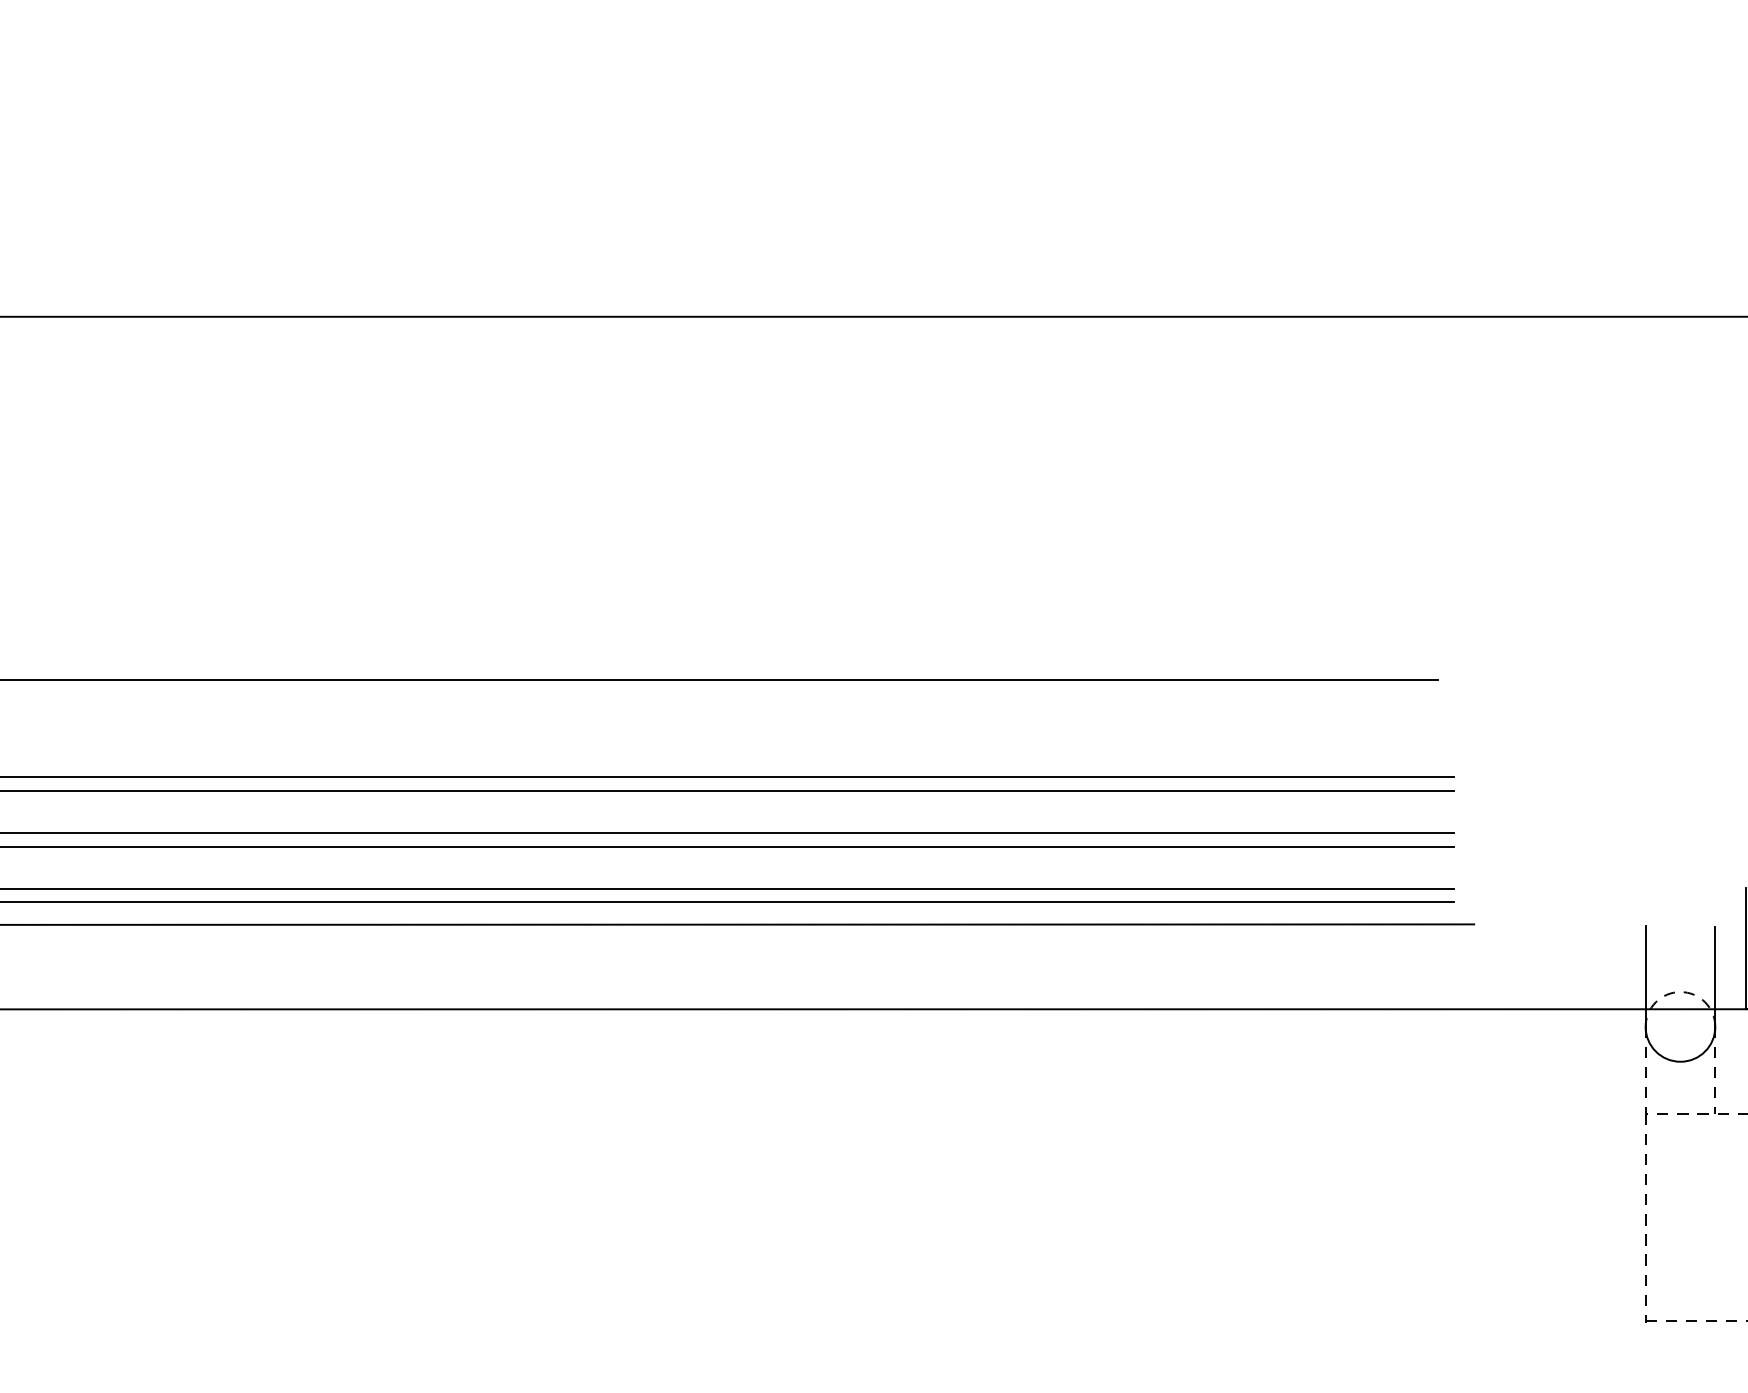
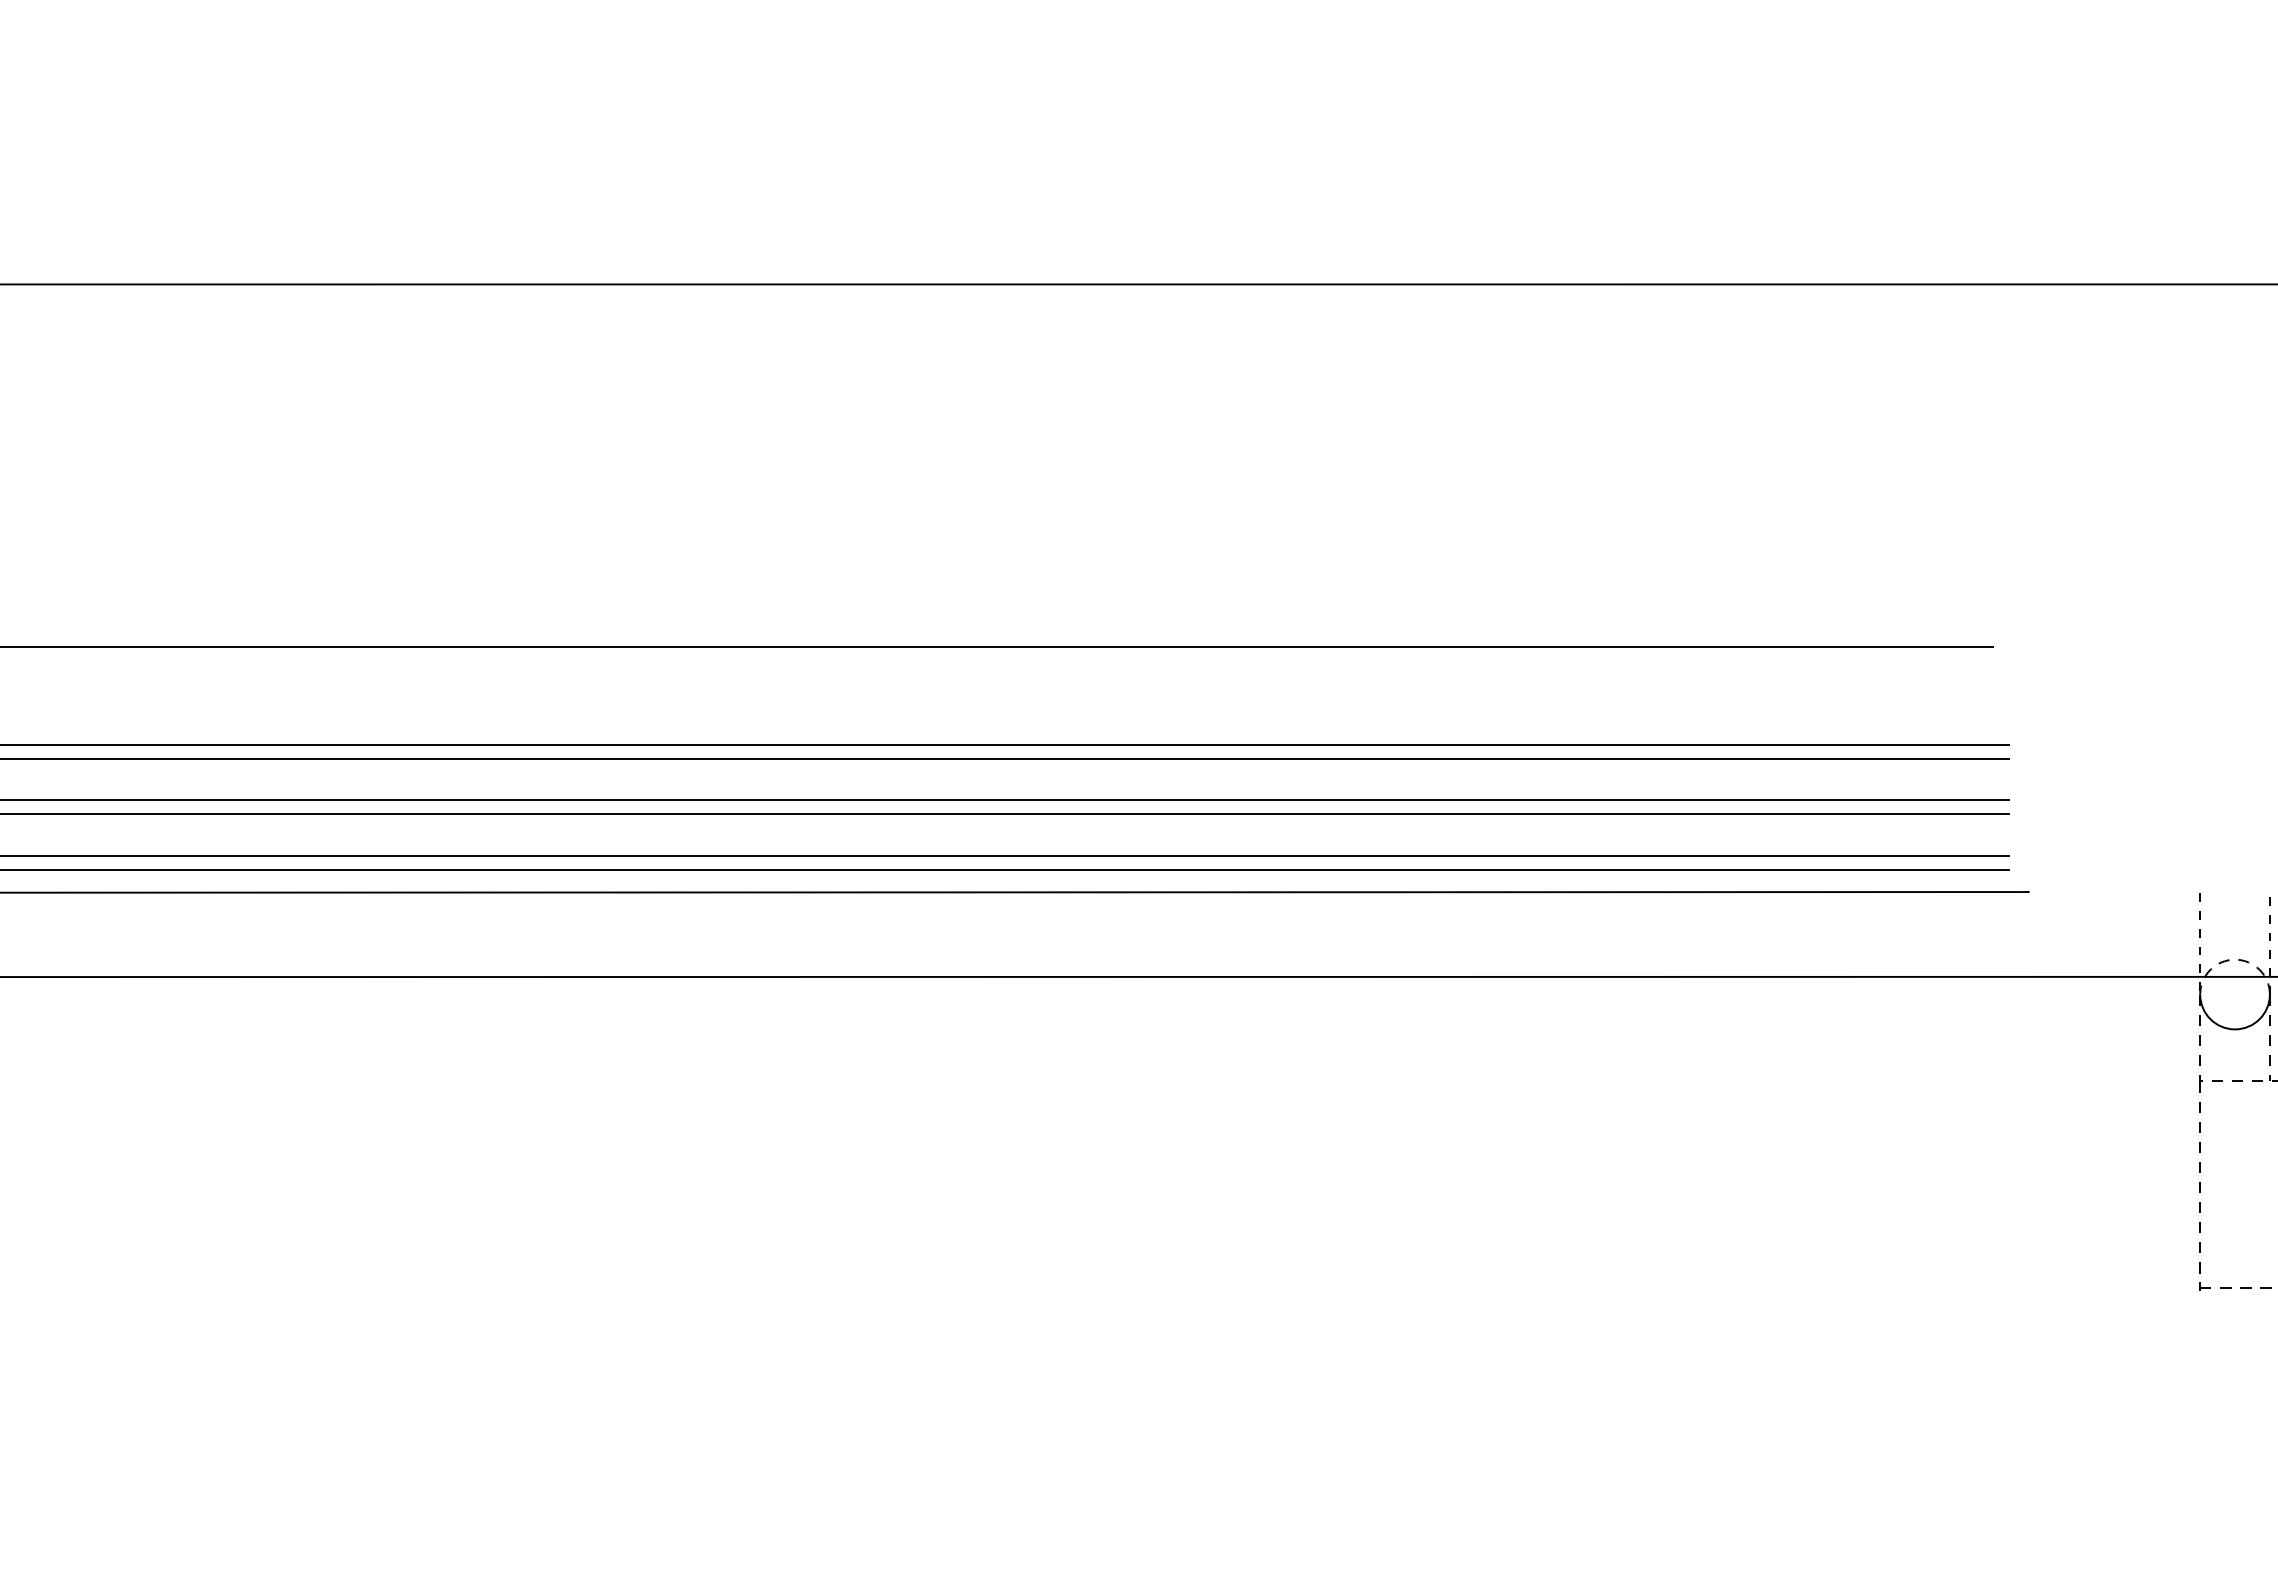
line: (1714, 975) -> (2269, 943), solid -> dashed
line: (1645, 976) -> (2200, 944), solid -> dashed

